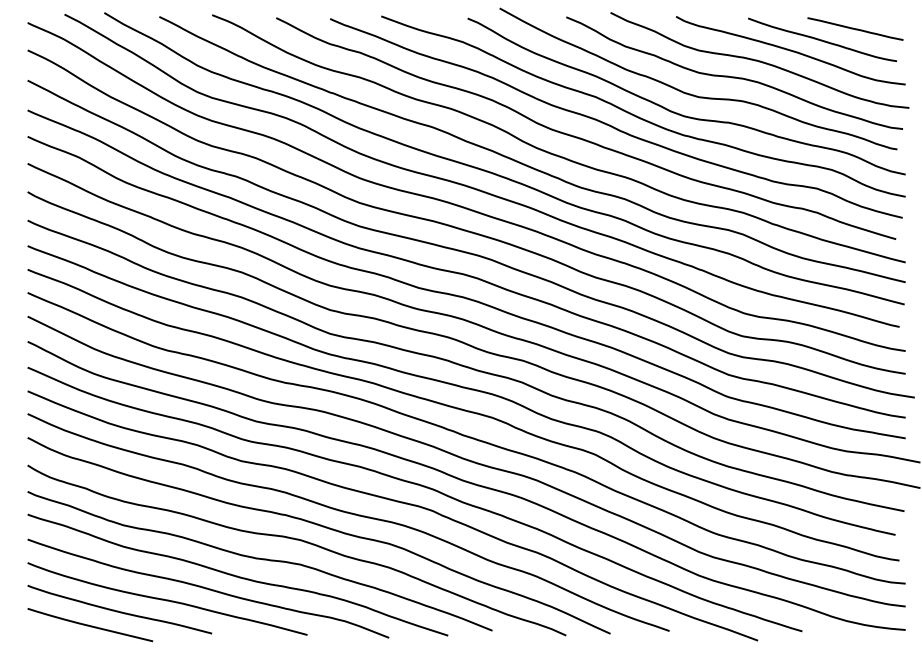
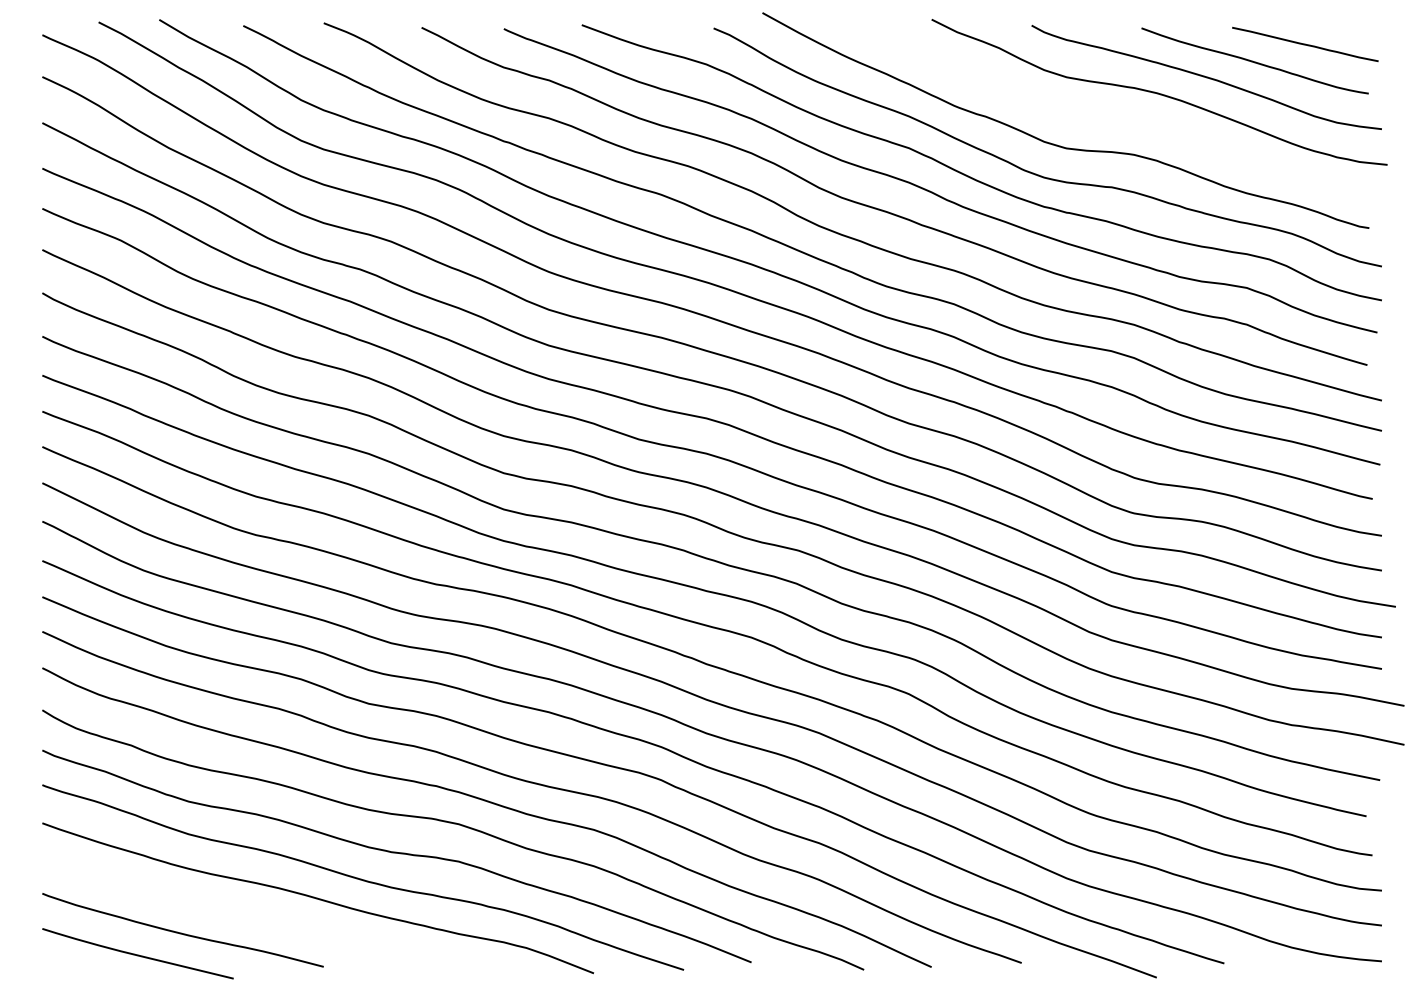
curve: (734, 76) -> (1120, 116), removed
curve: (167, 599) -> (255, 914), removed

